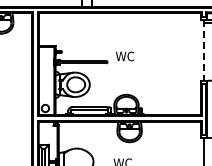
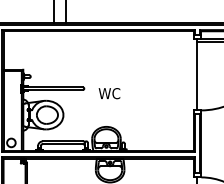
line: (204, 50) -> (197, 74), dashed -> solid
text: (125, 56) -> (110, 93), moved

